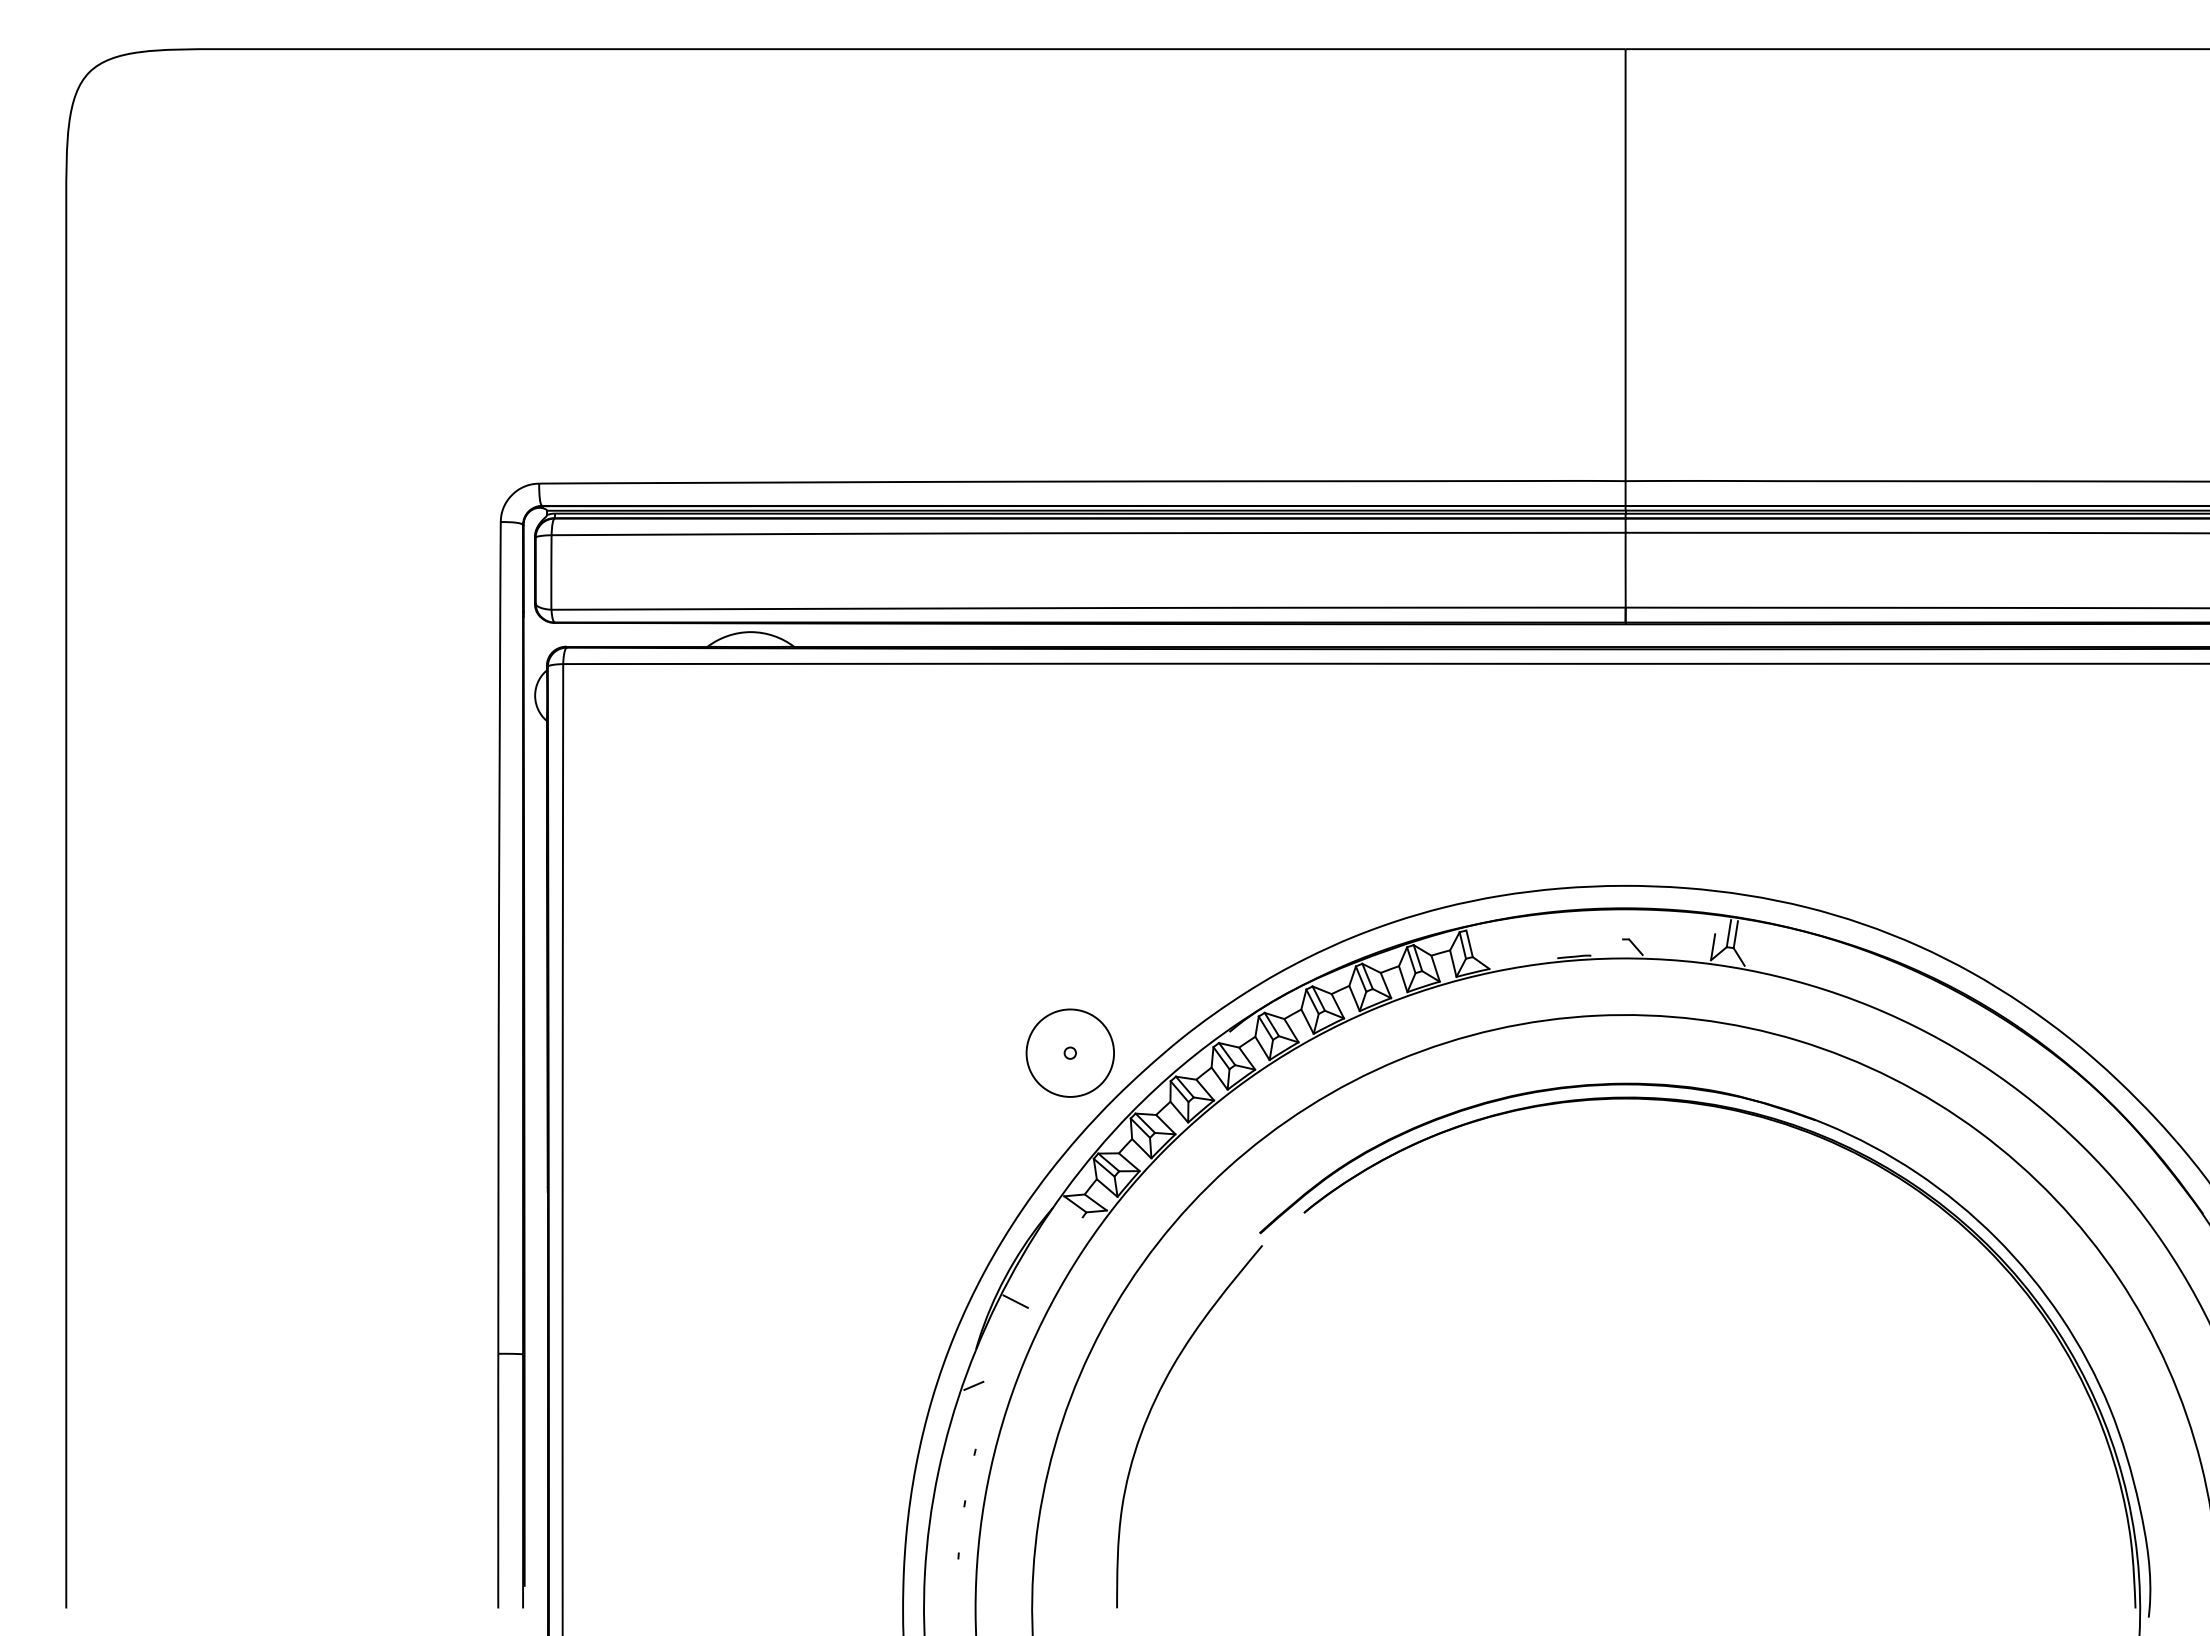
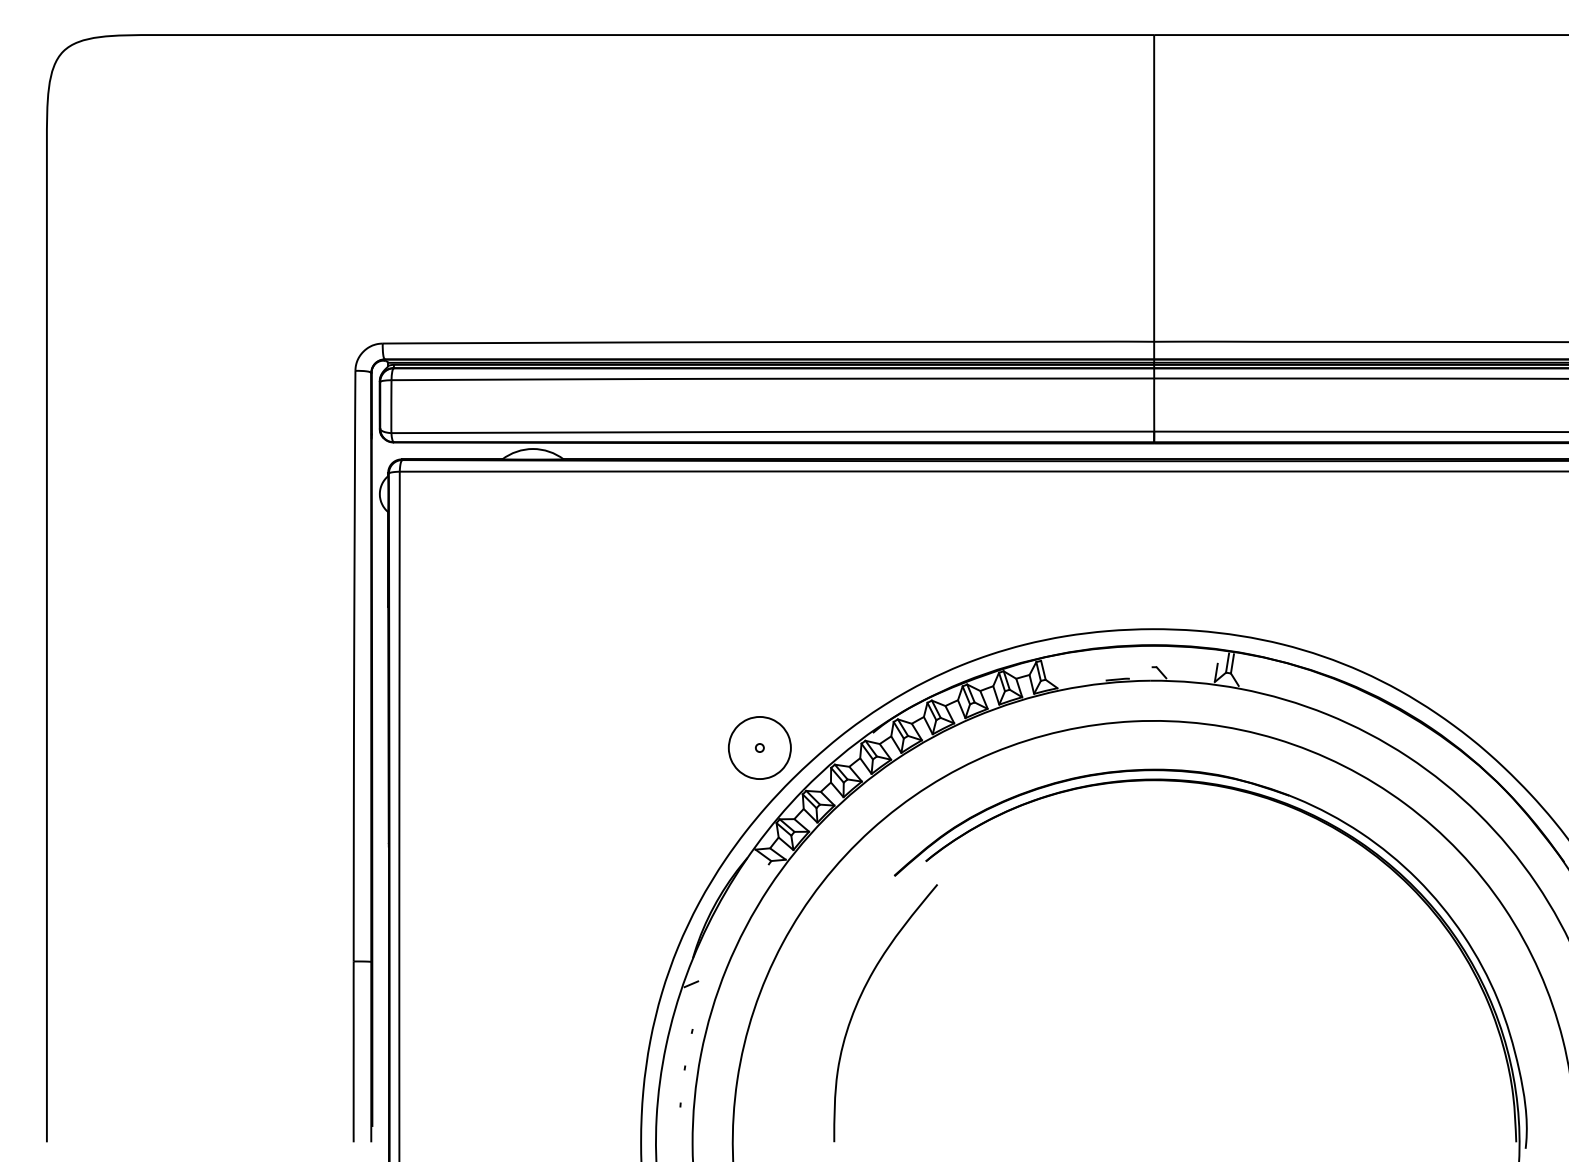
line: (1015, 1301) -> (720, 924), removed
curve: (1151, 1411) -> (858, 1002), moved

